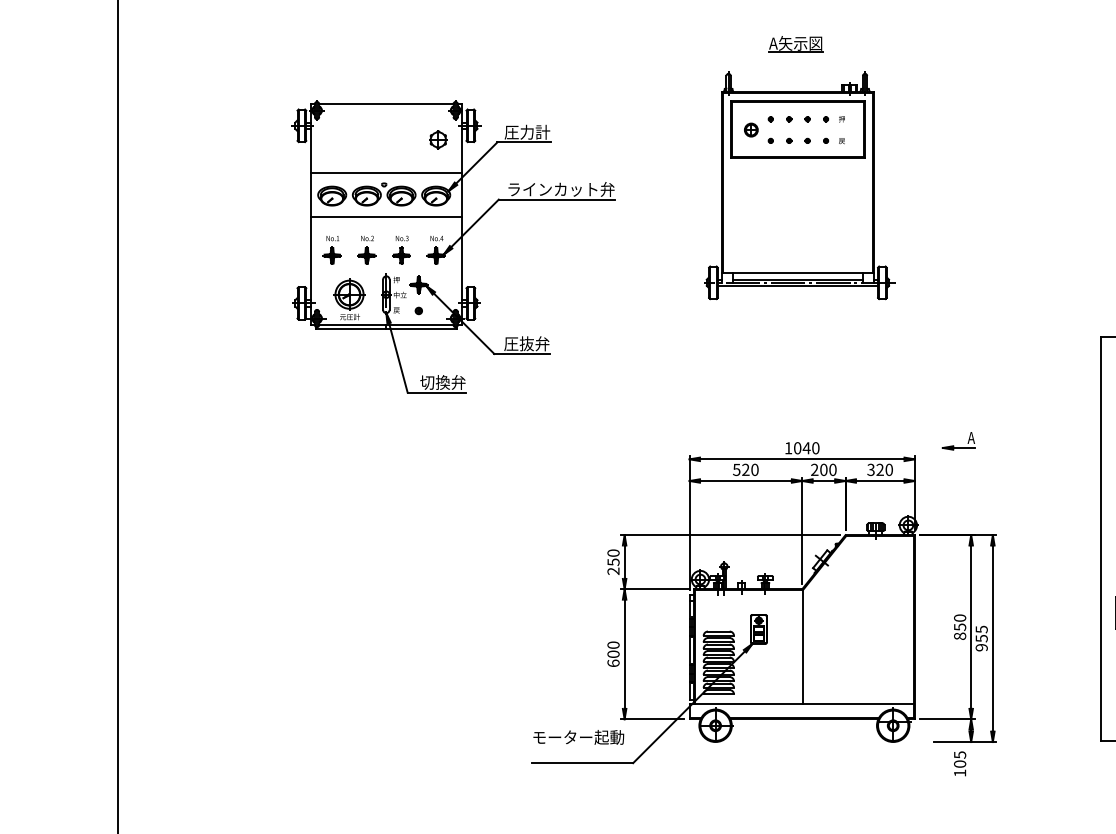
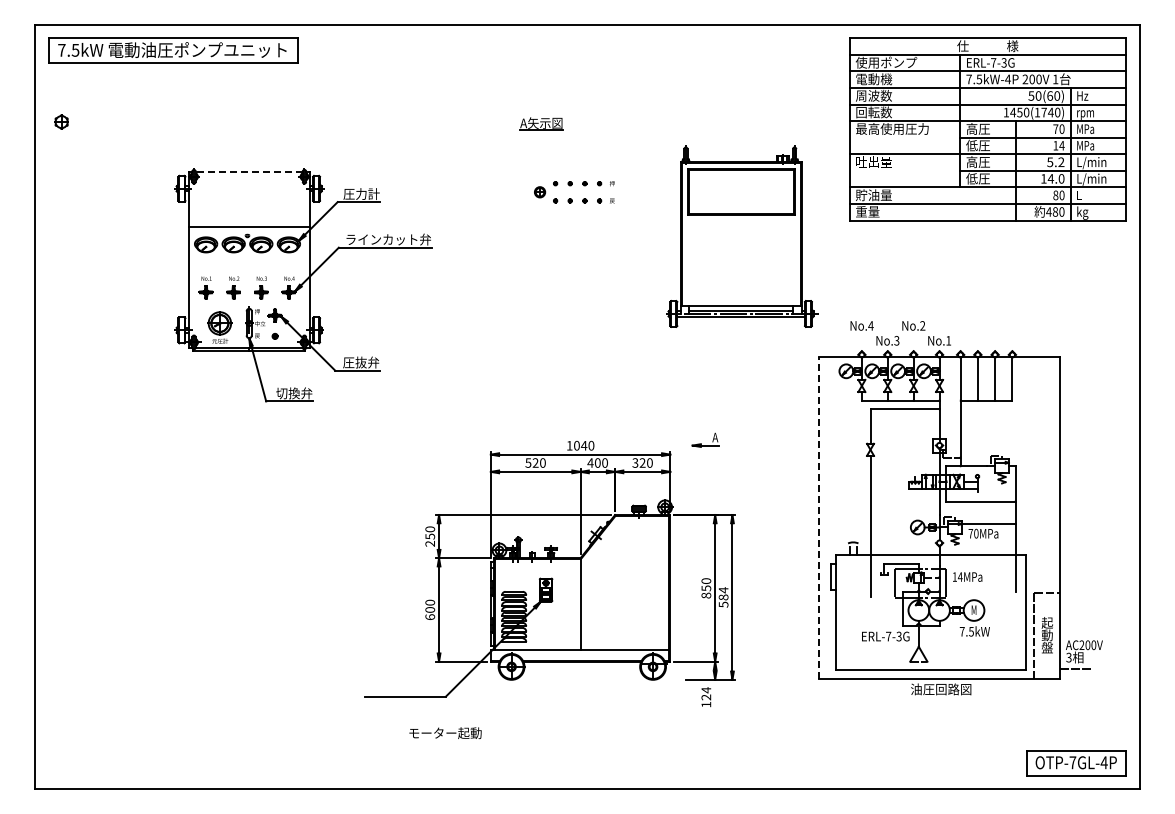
part: (795, 43) -> (541, 123), moved
line: (385, 103) -> (248, 171), solid -> dashed
part: (438, 139) -> (61, 121), moved
part: (799, 185) -> (742, 236), moved
line: (385, 216) -> (248, 261), removed
text: (814, 469) -> (590, 462), 200 -> 400
line: (1100, 539) -> (818, 518), solid -> dashed
text: (981, 638) -> (723, 597), 955 -> 584
text: (578, 737) -> (445, 733), moved
text: (960, 759) -> (706, 693), 105 -> 124

